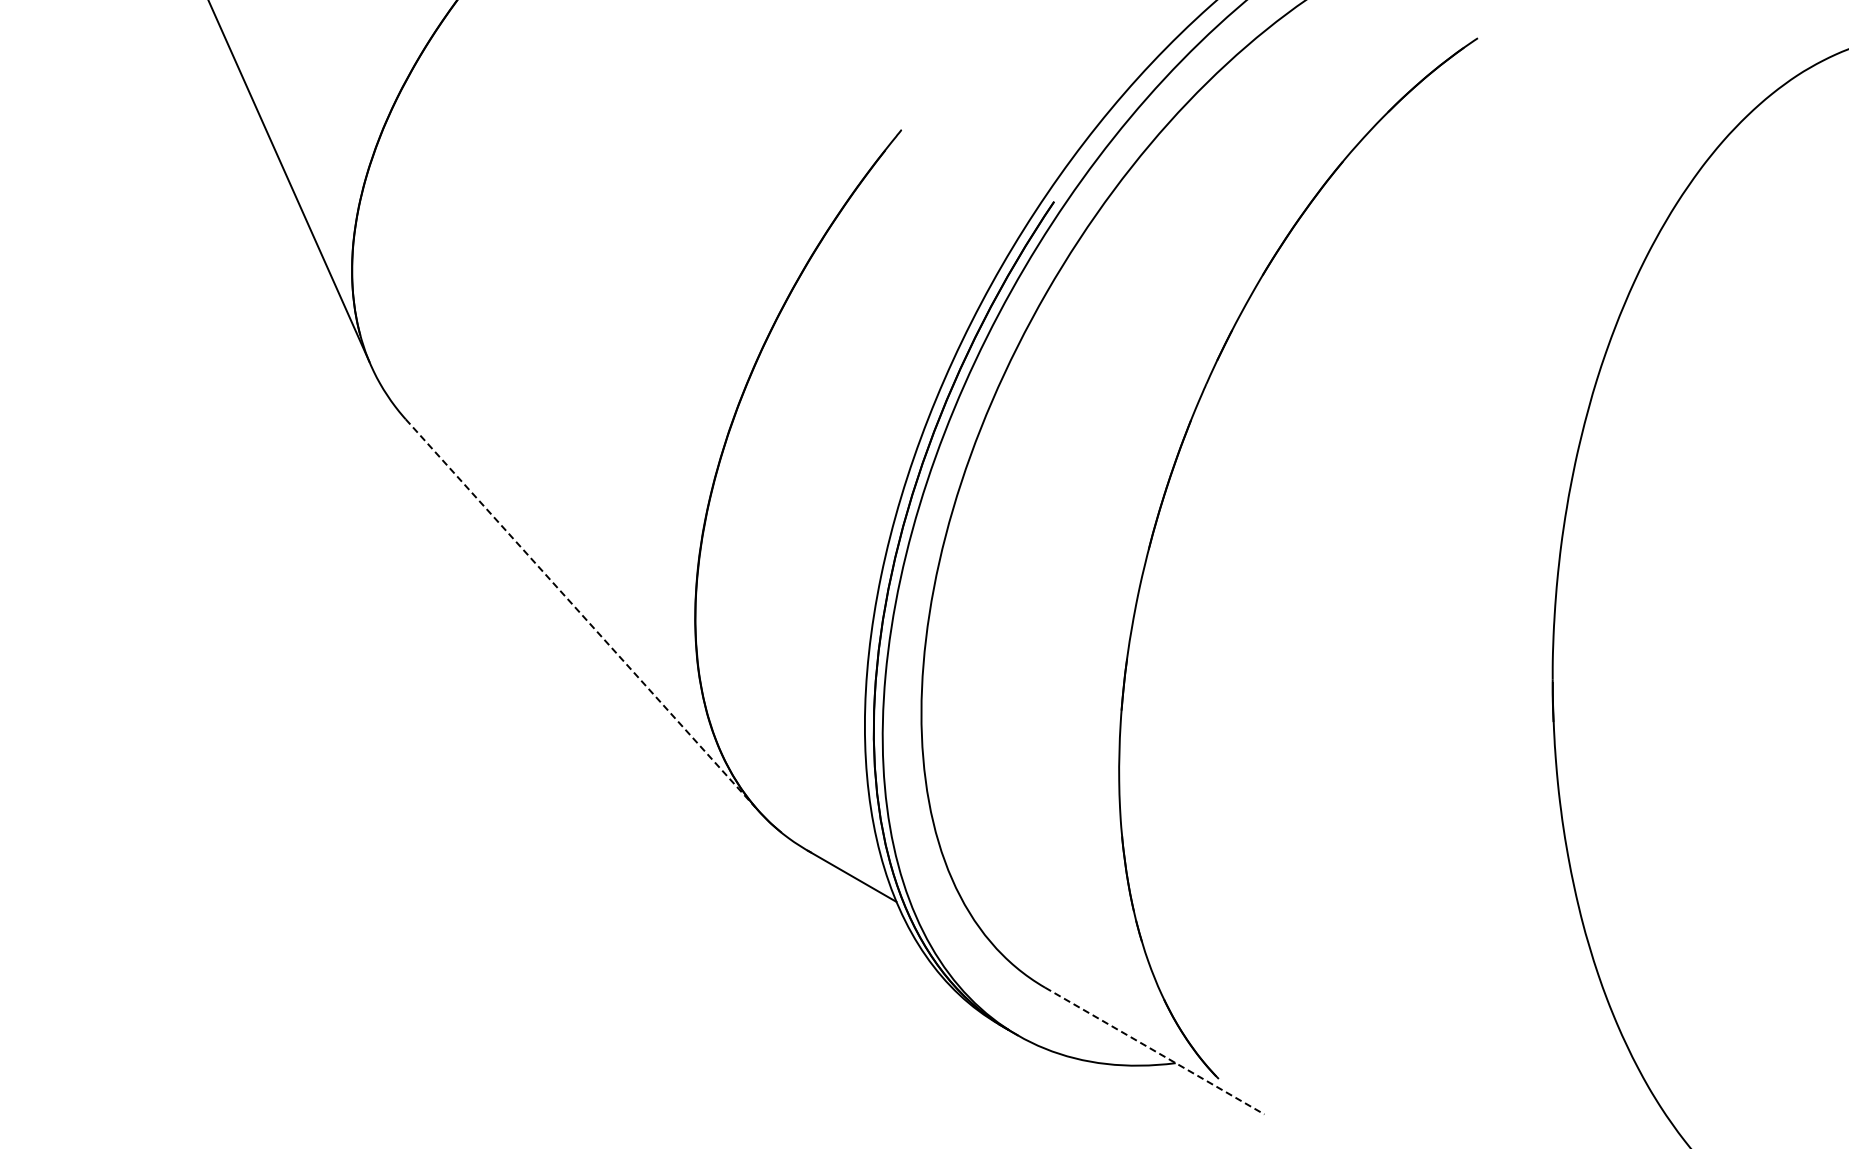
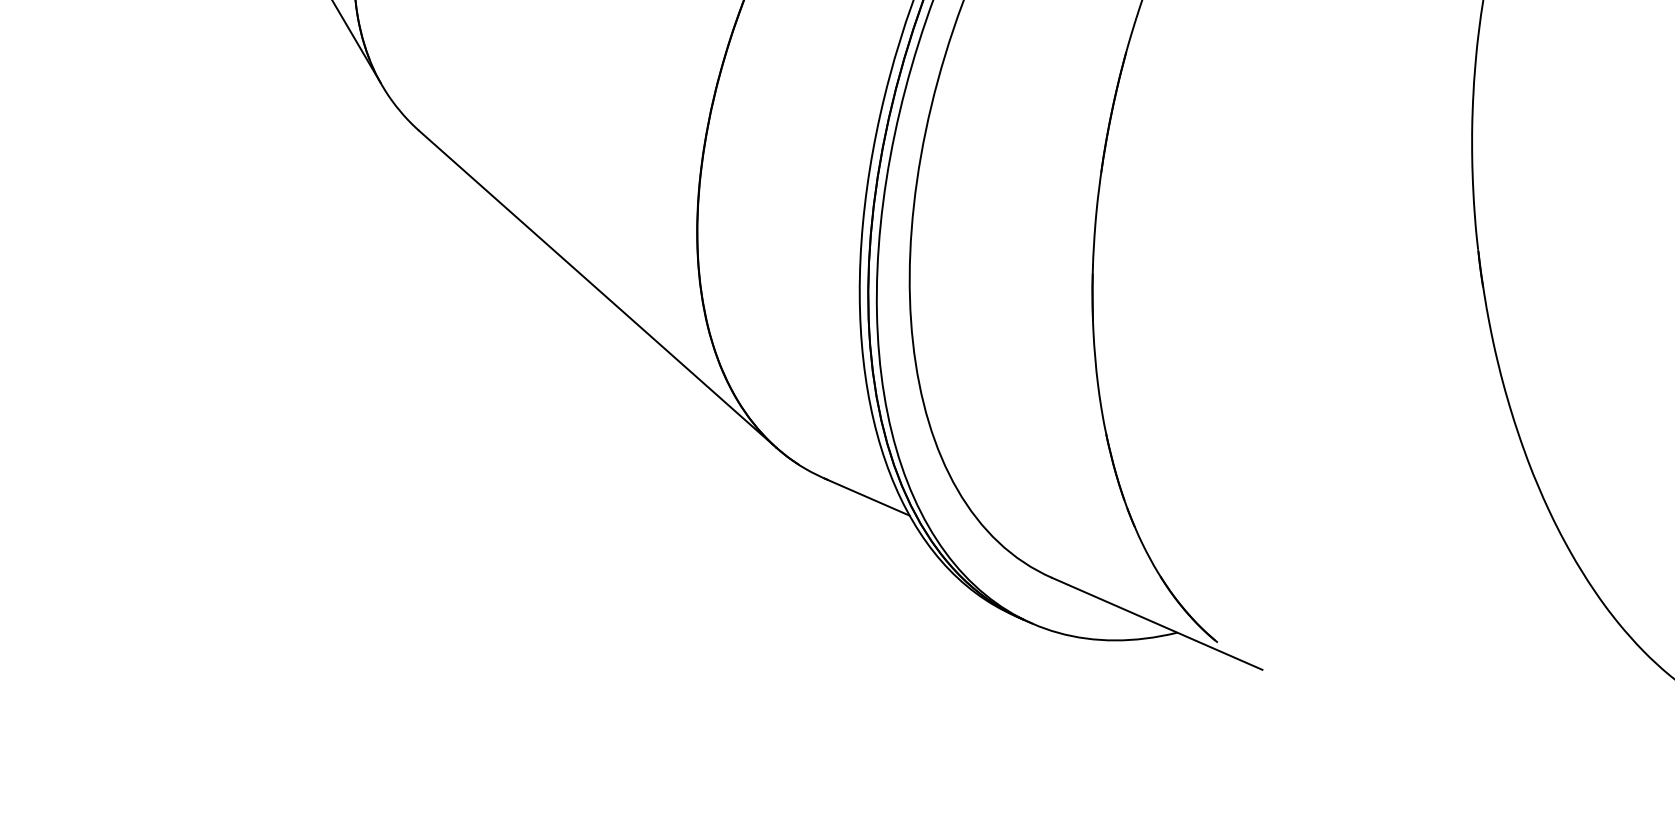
line: (580, 613) -> (595, 287), dashed -> solid
line: (1154, 1051) -> (1157, 624), dashed -> solid

